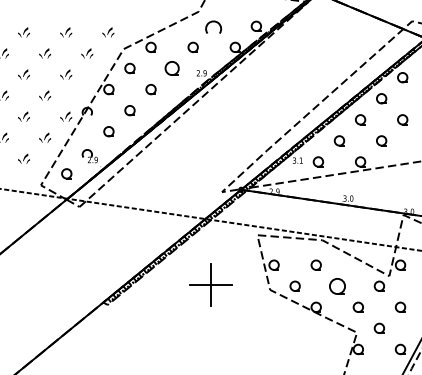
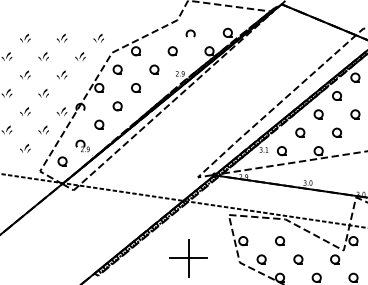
part: (213, 26) -> (190, 33), size x0.62
part: (171, 68) -> (153, 69), size x0.71
part: (336, 285) -> (297, 258), size x0.62

